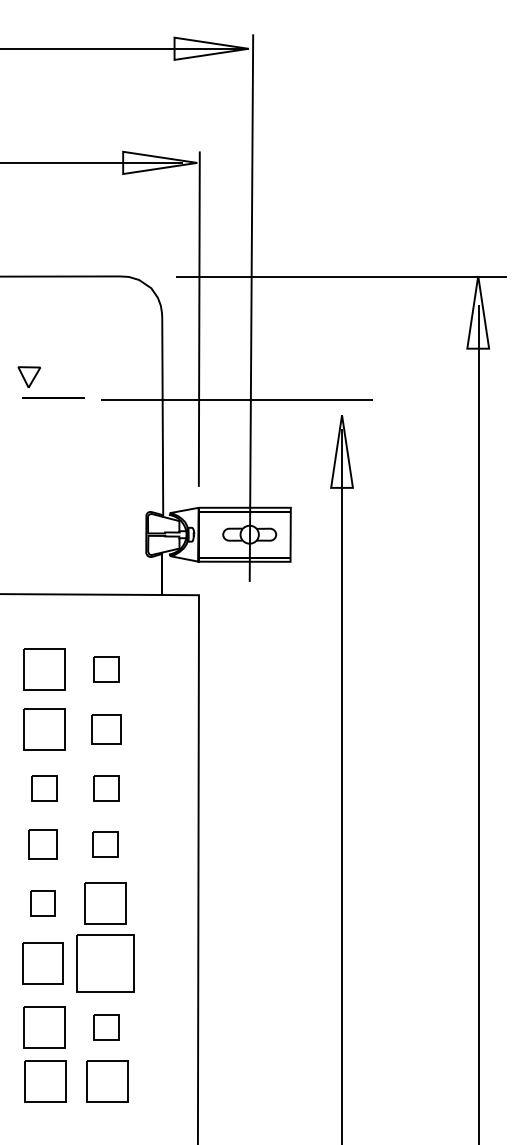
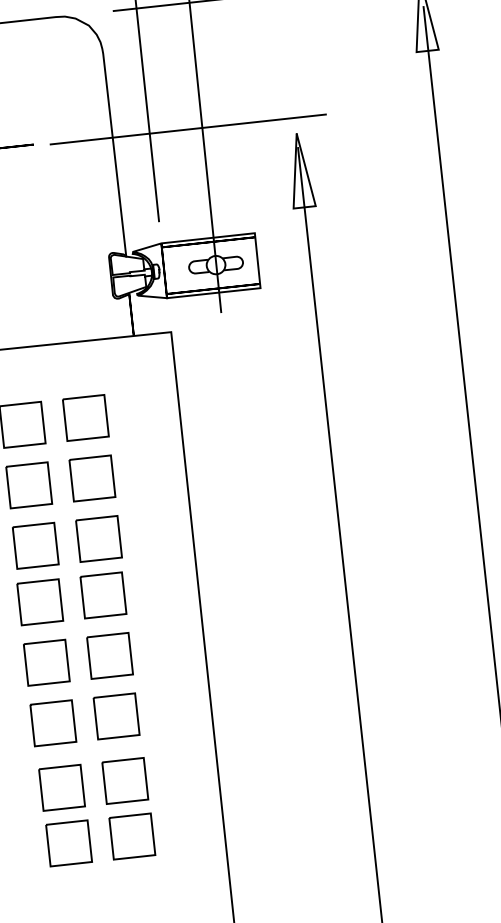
part: (106, 669) -> (85, 417), size x1.67
part: (106, 729) -> (92, 478), size x1.43
part: (44, 788) -> (35, 545), size x1.67
part: (106, 788) -> (98, 538), size x1.67
part: (42, 844) -> (39, 602), size x1.43
part: (105, 844) -> (103, 595), size x1.67
part: (42, 903) -> (46, 662), size x1.67
part: (105, 963) -> (116, 716), size x0.71
part: (106, 1027) -> (124, 781), size x1.67

